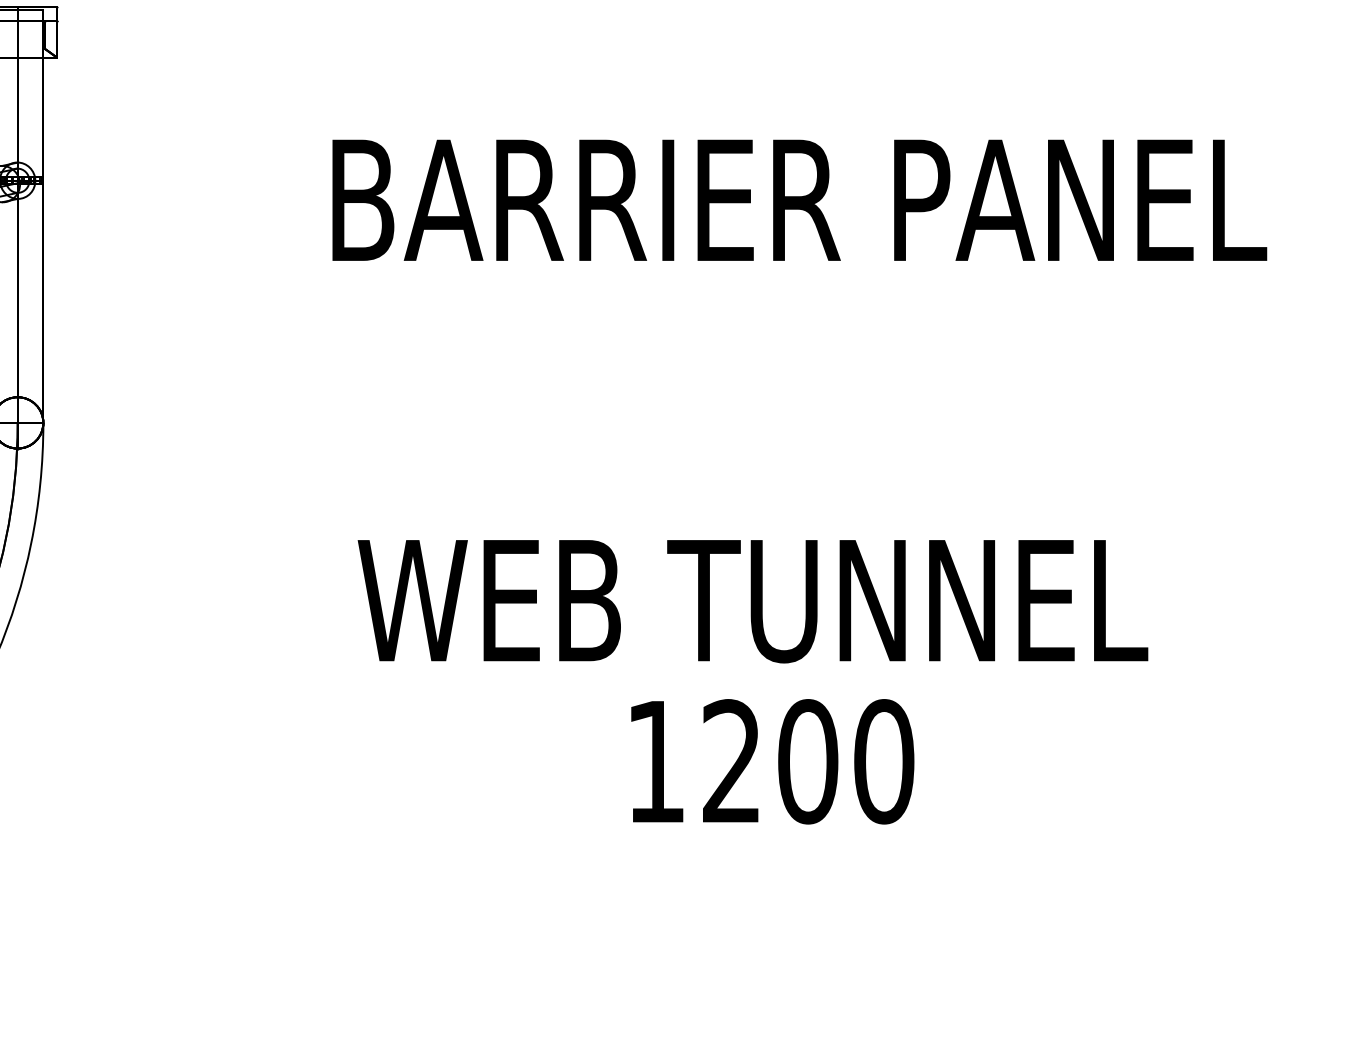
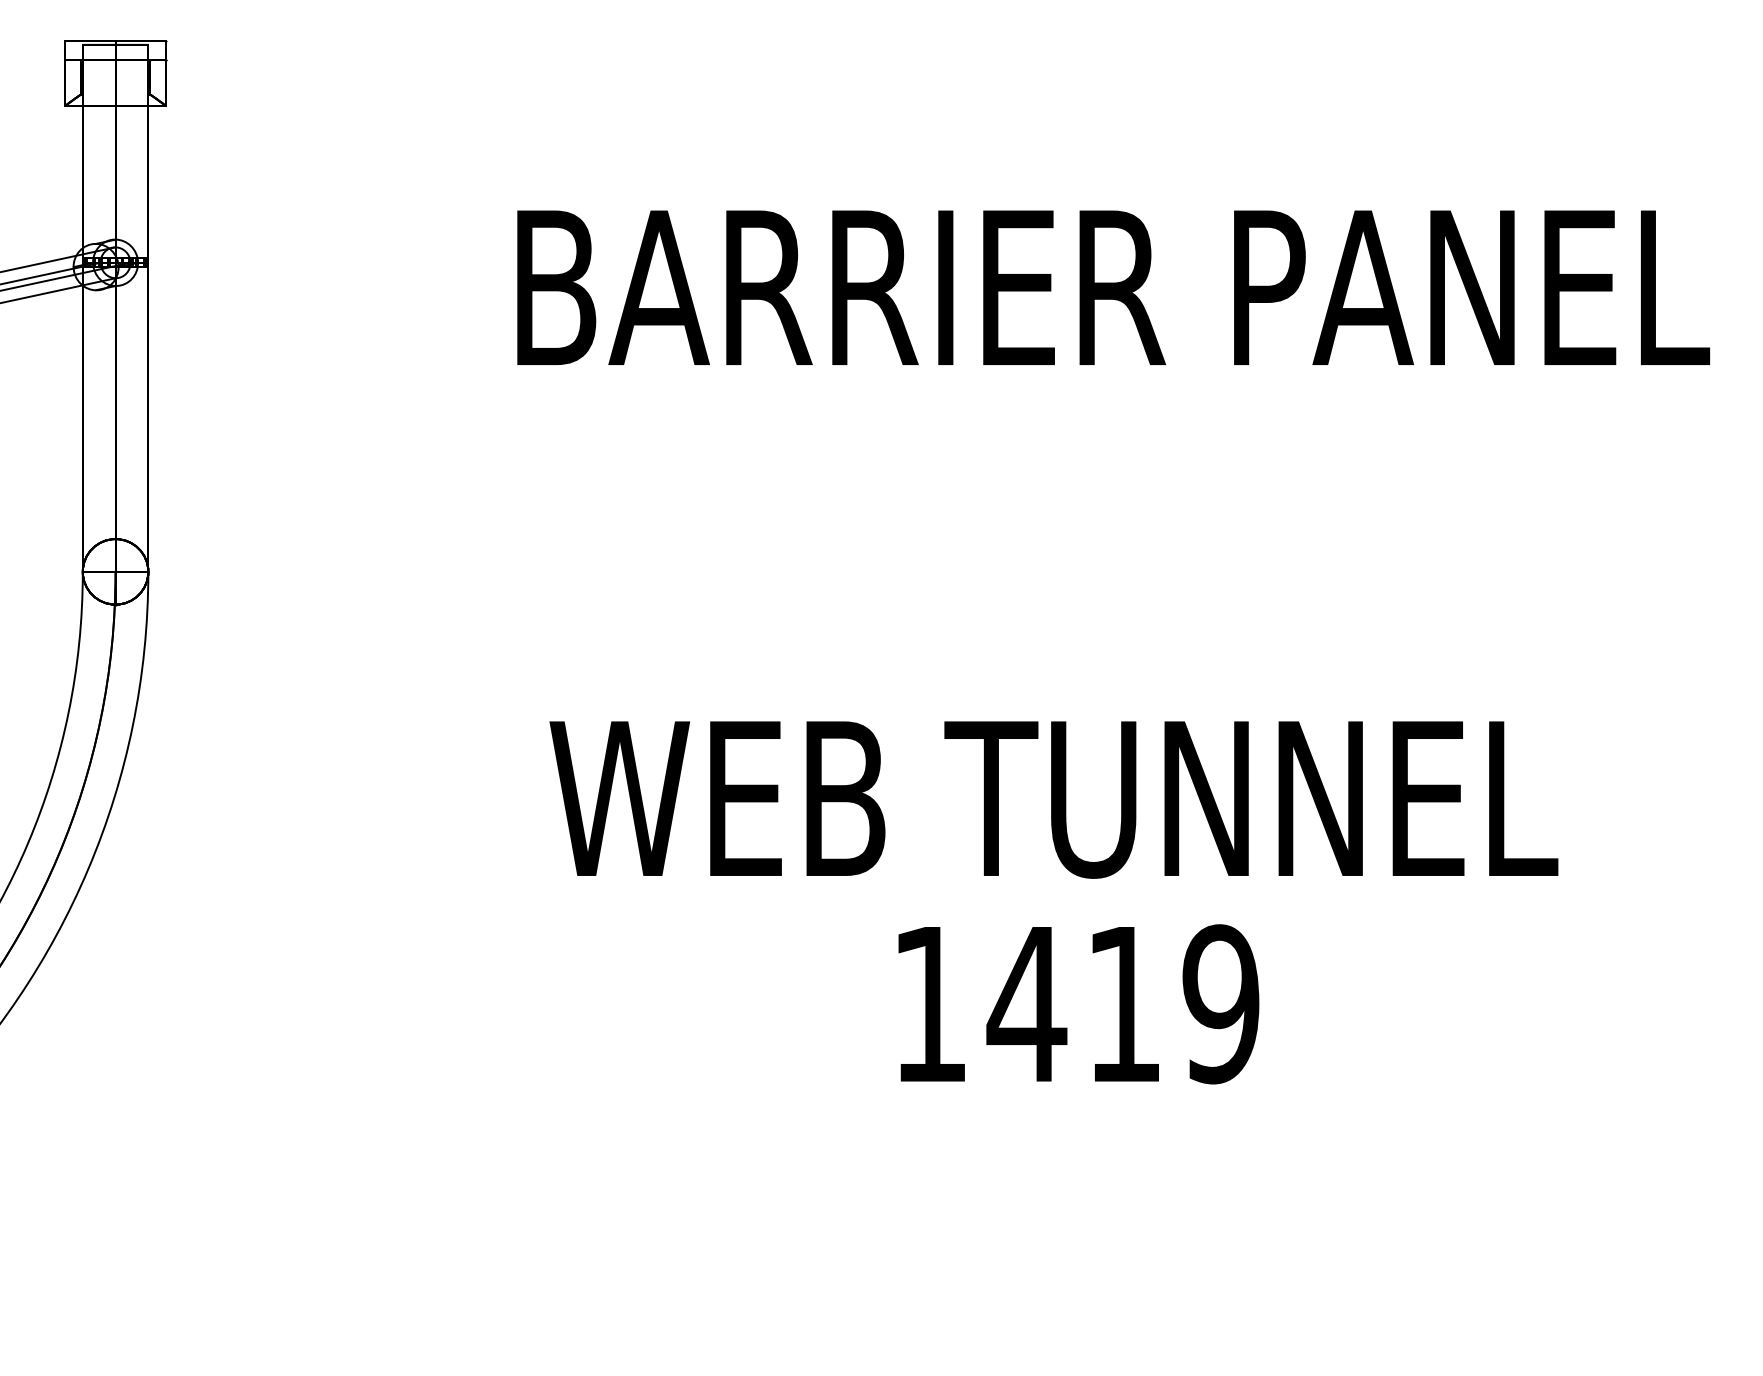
text: (806, 761) -> (1122, 1004), 1200 -> 1419

